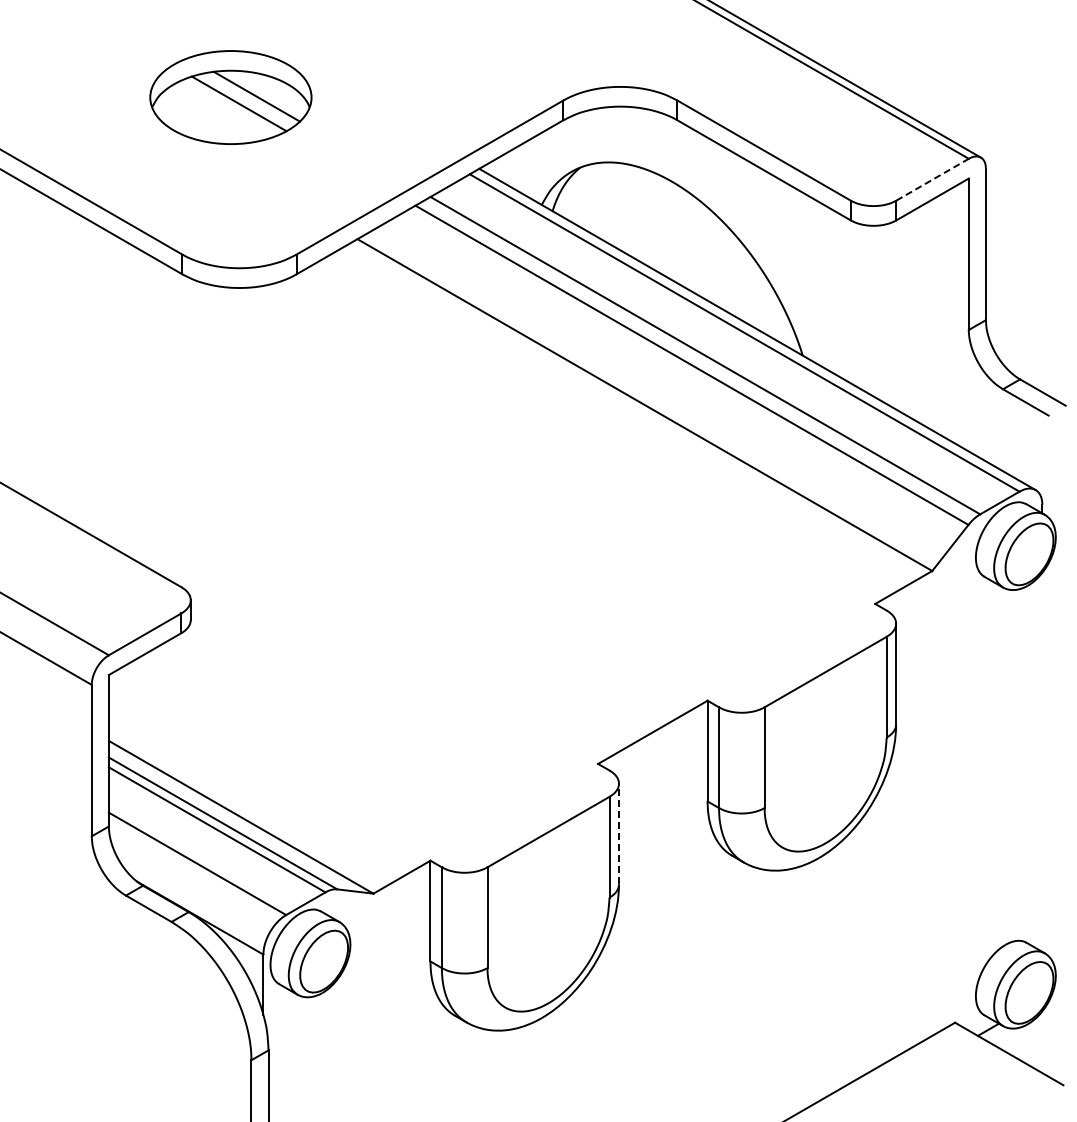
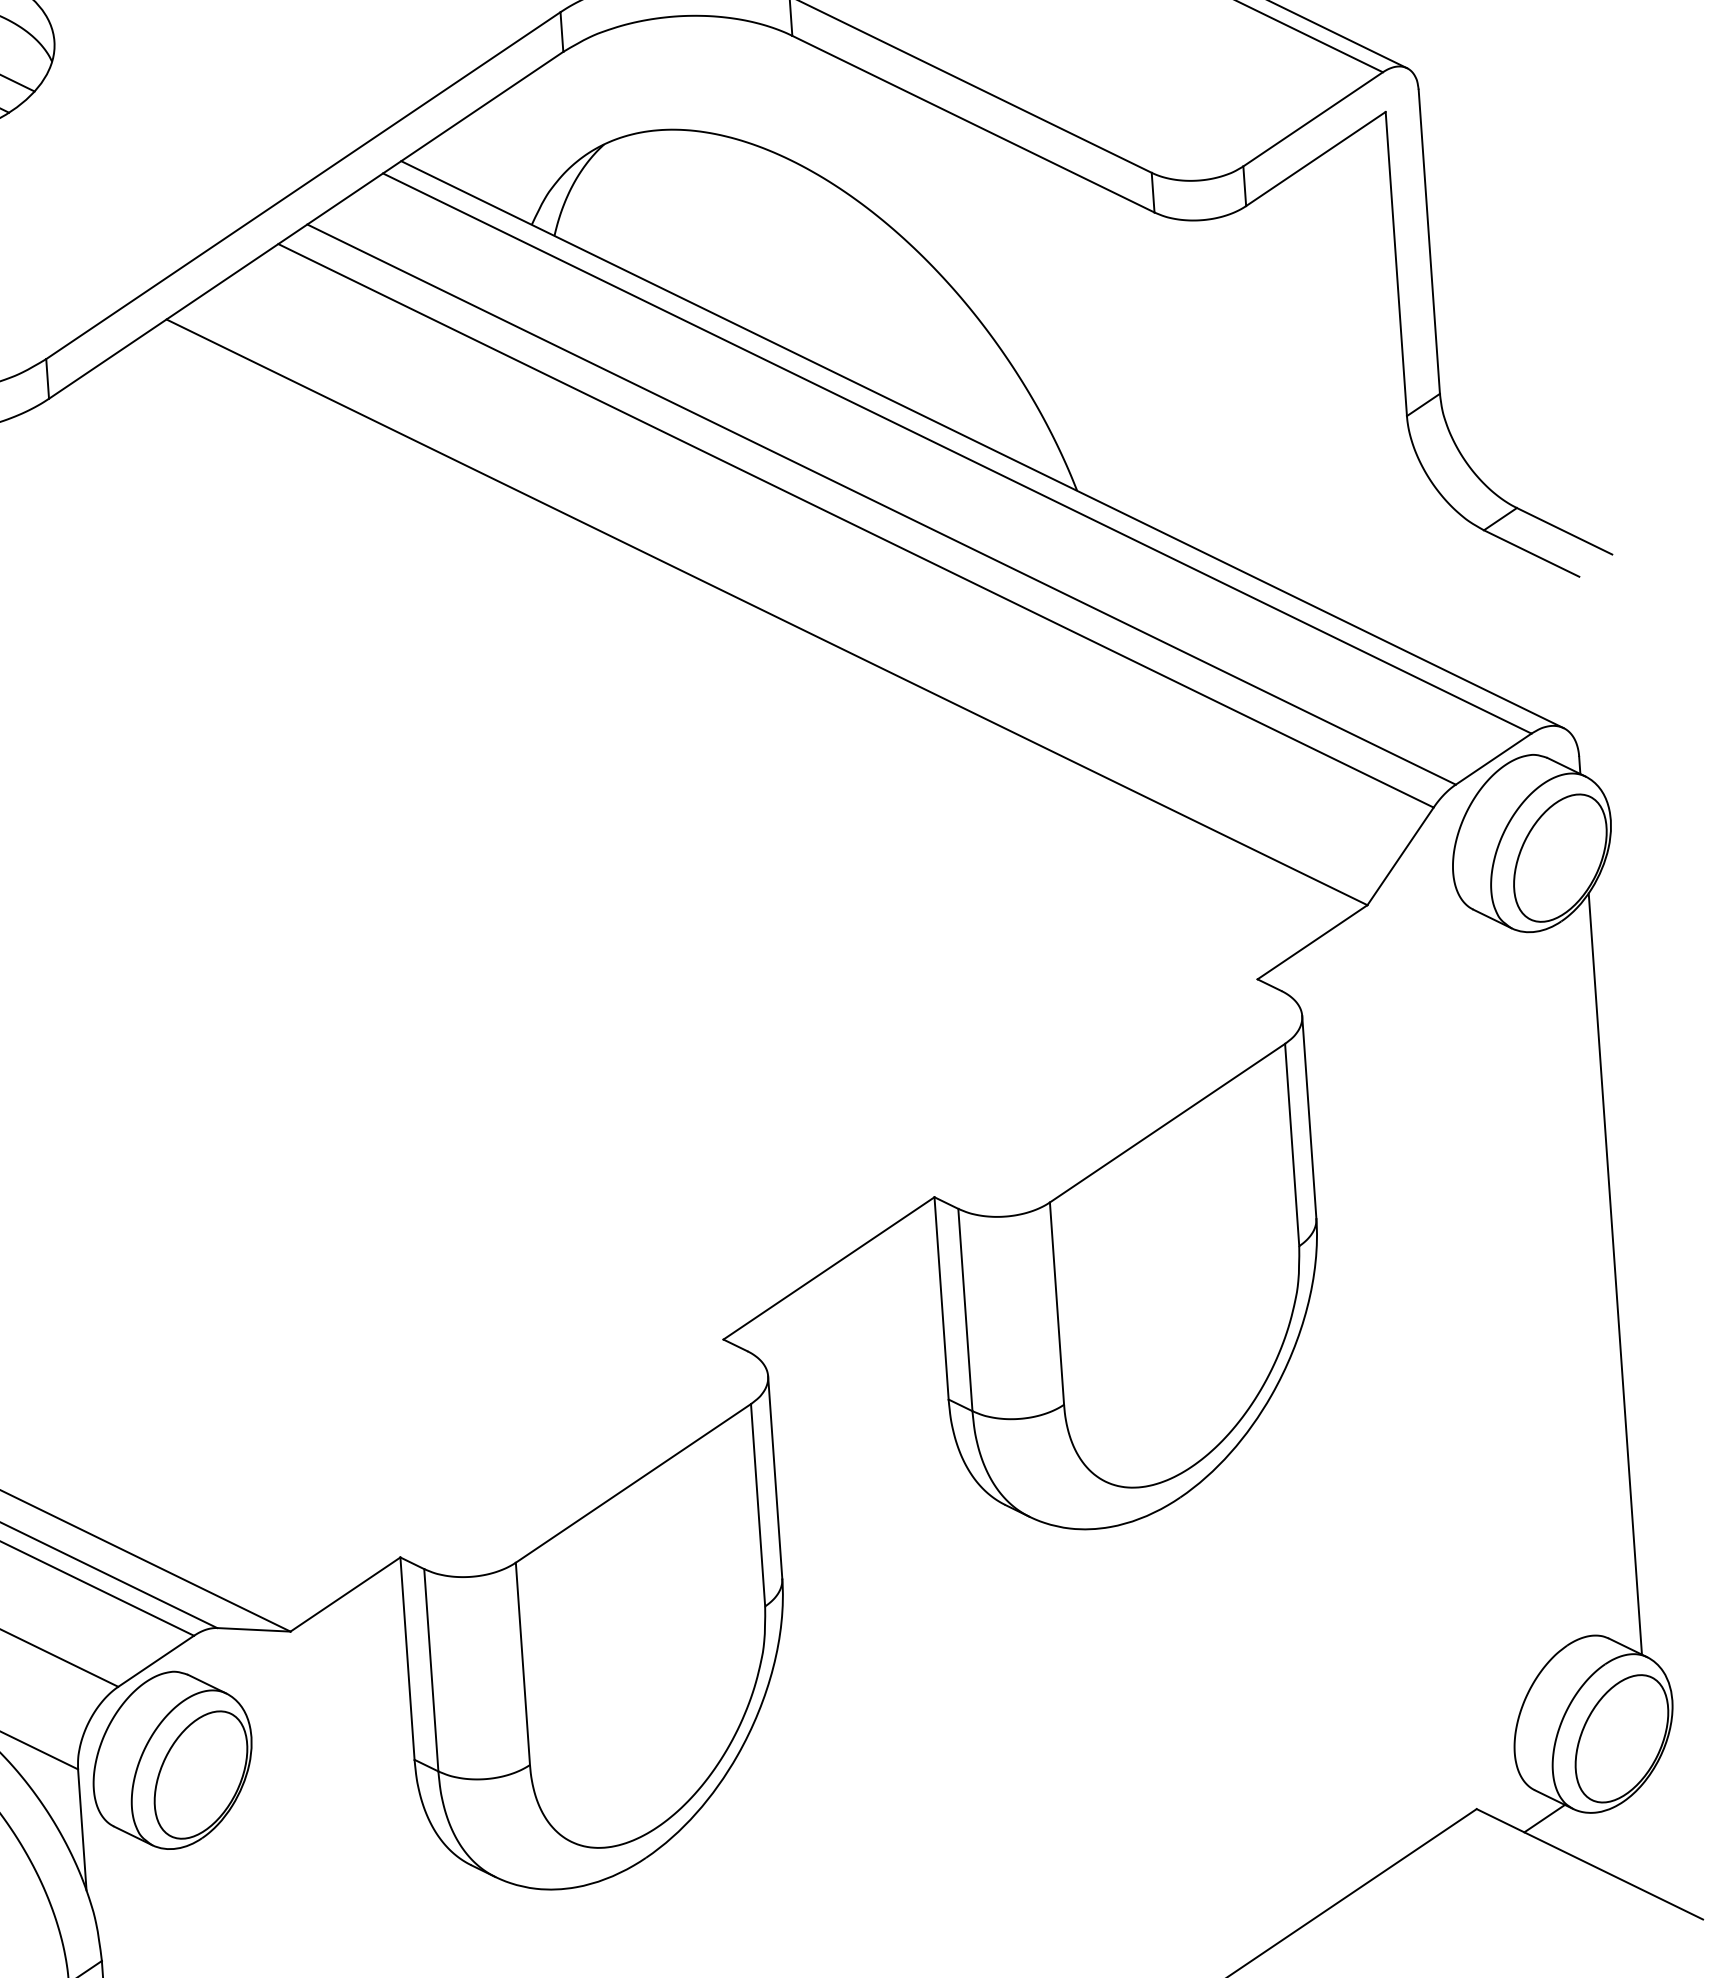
line: (932, 179) -> (1312, 118), dashed -> solid
line: (1042, 761) -> (1615, 1272), added
line: (618, 833) -> (774, 1476), dashed -> solid

